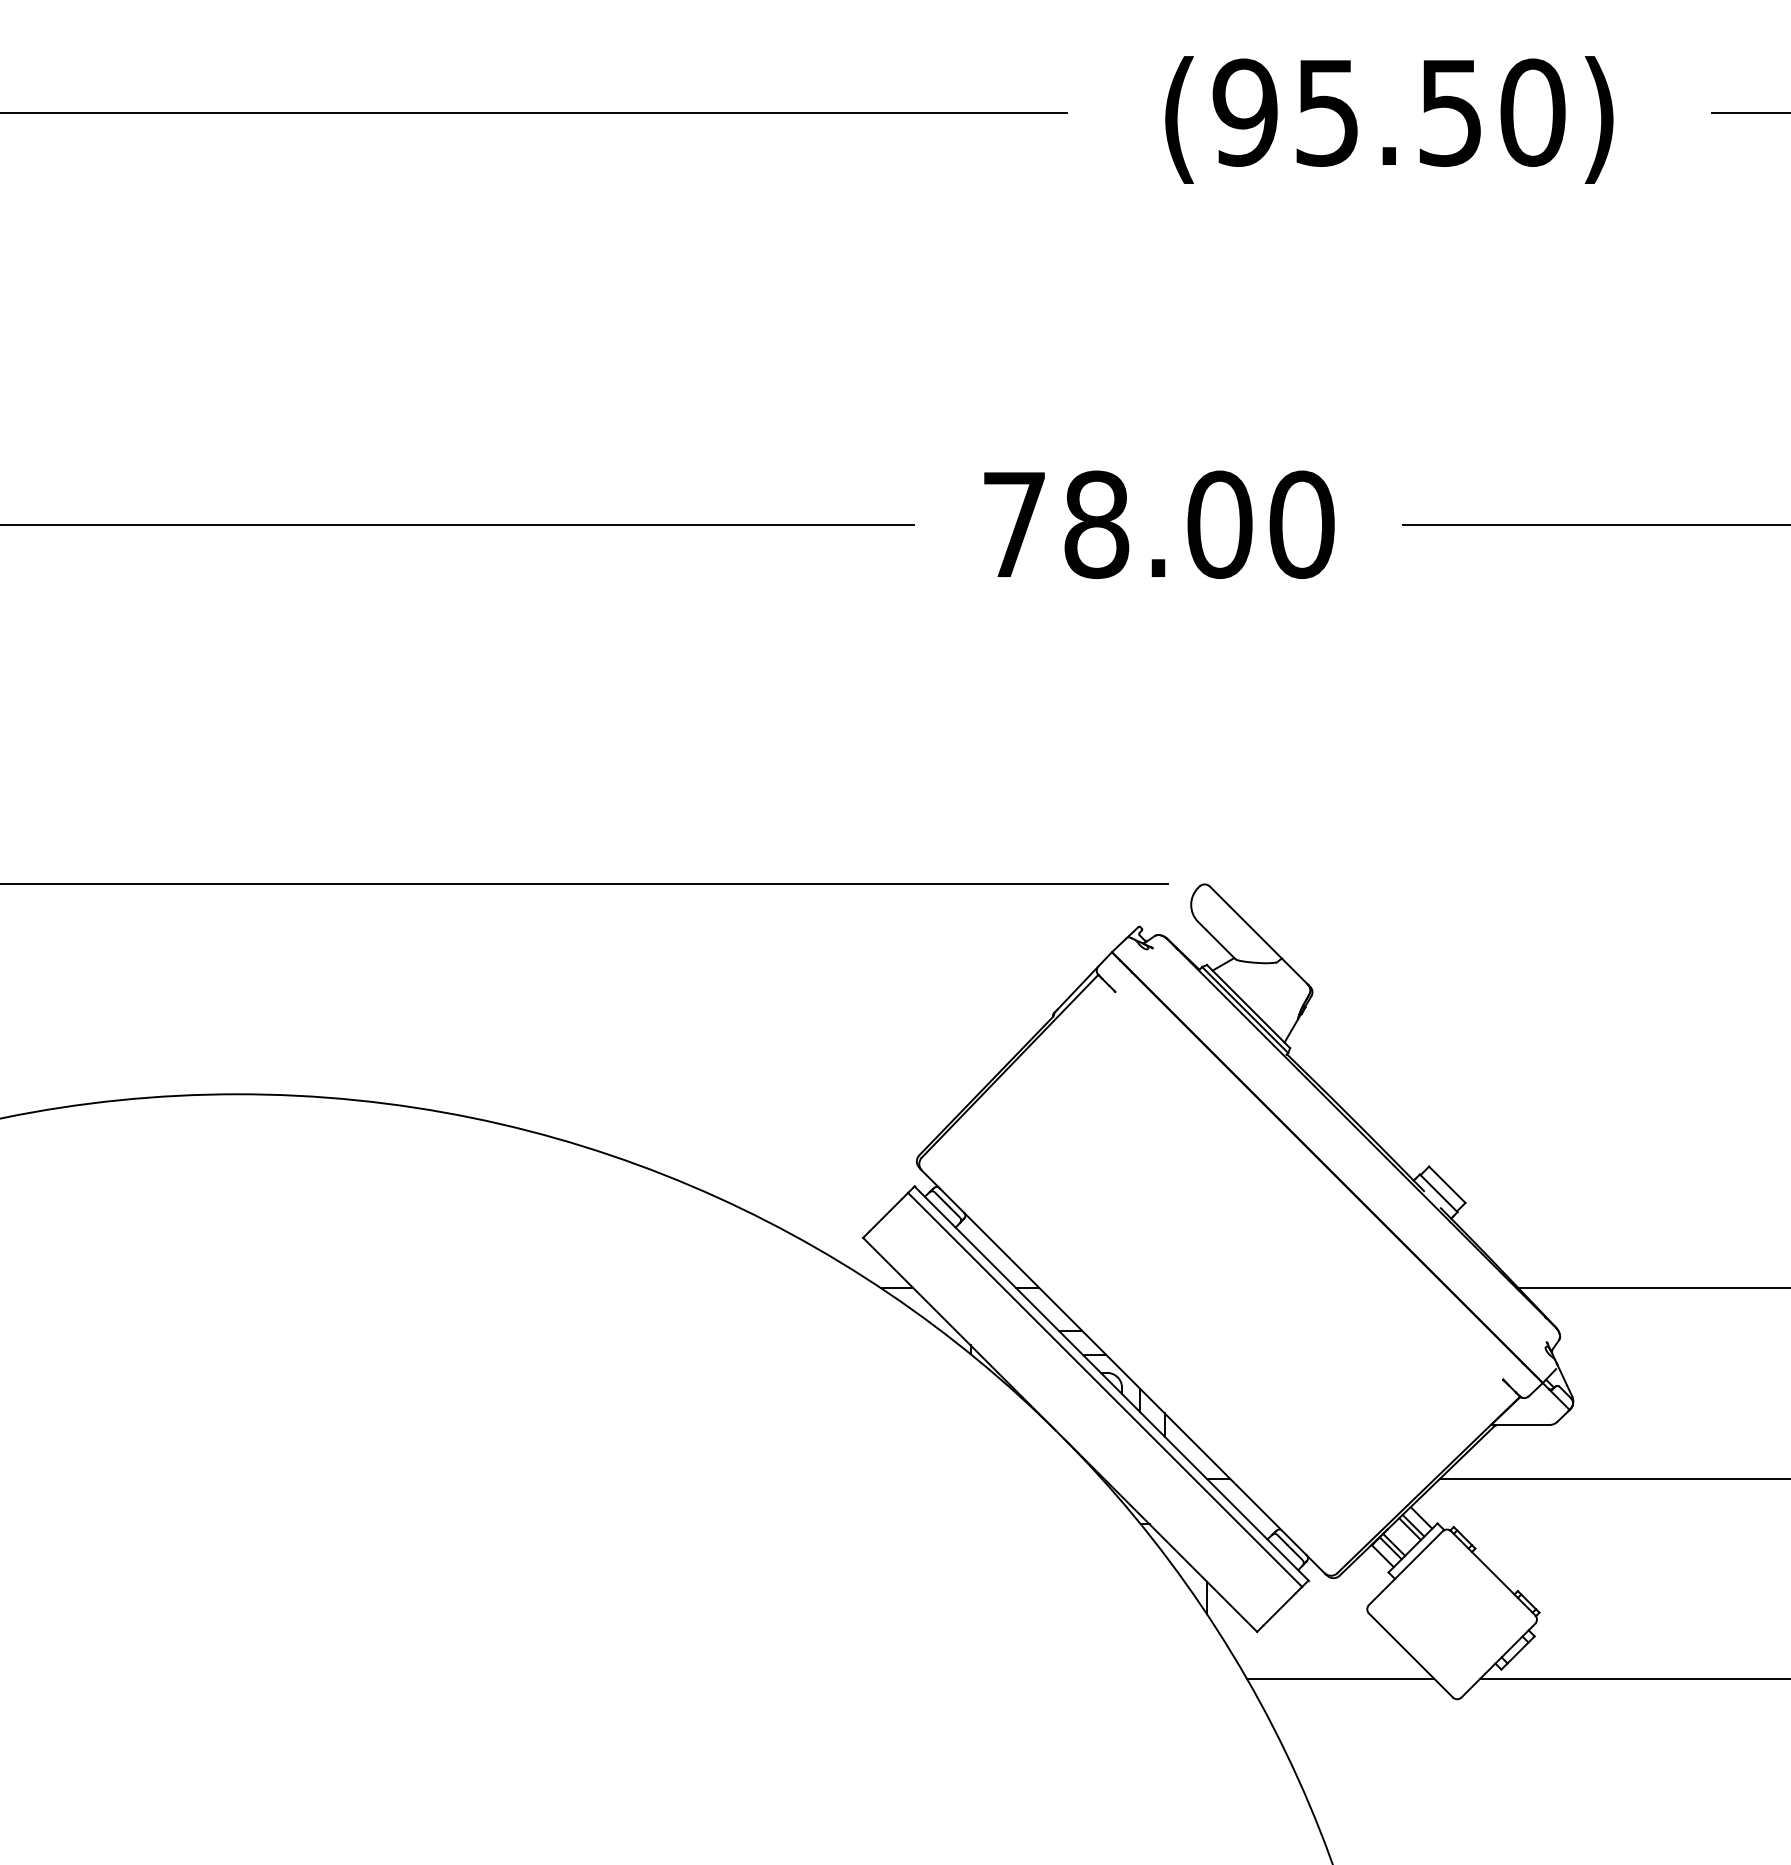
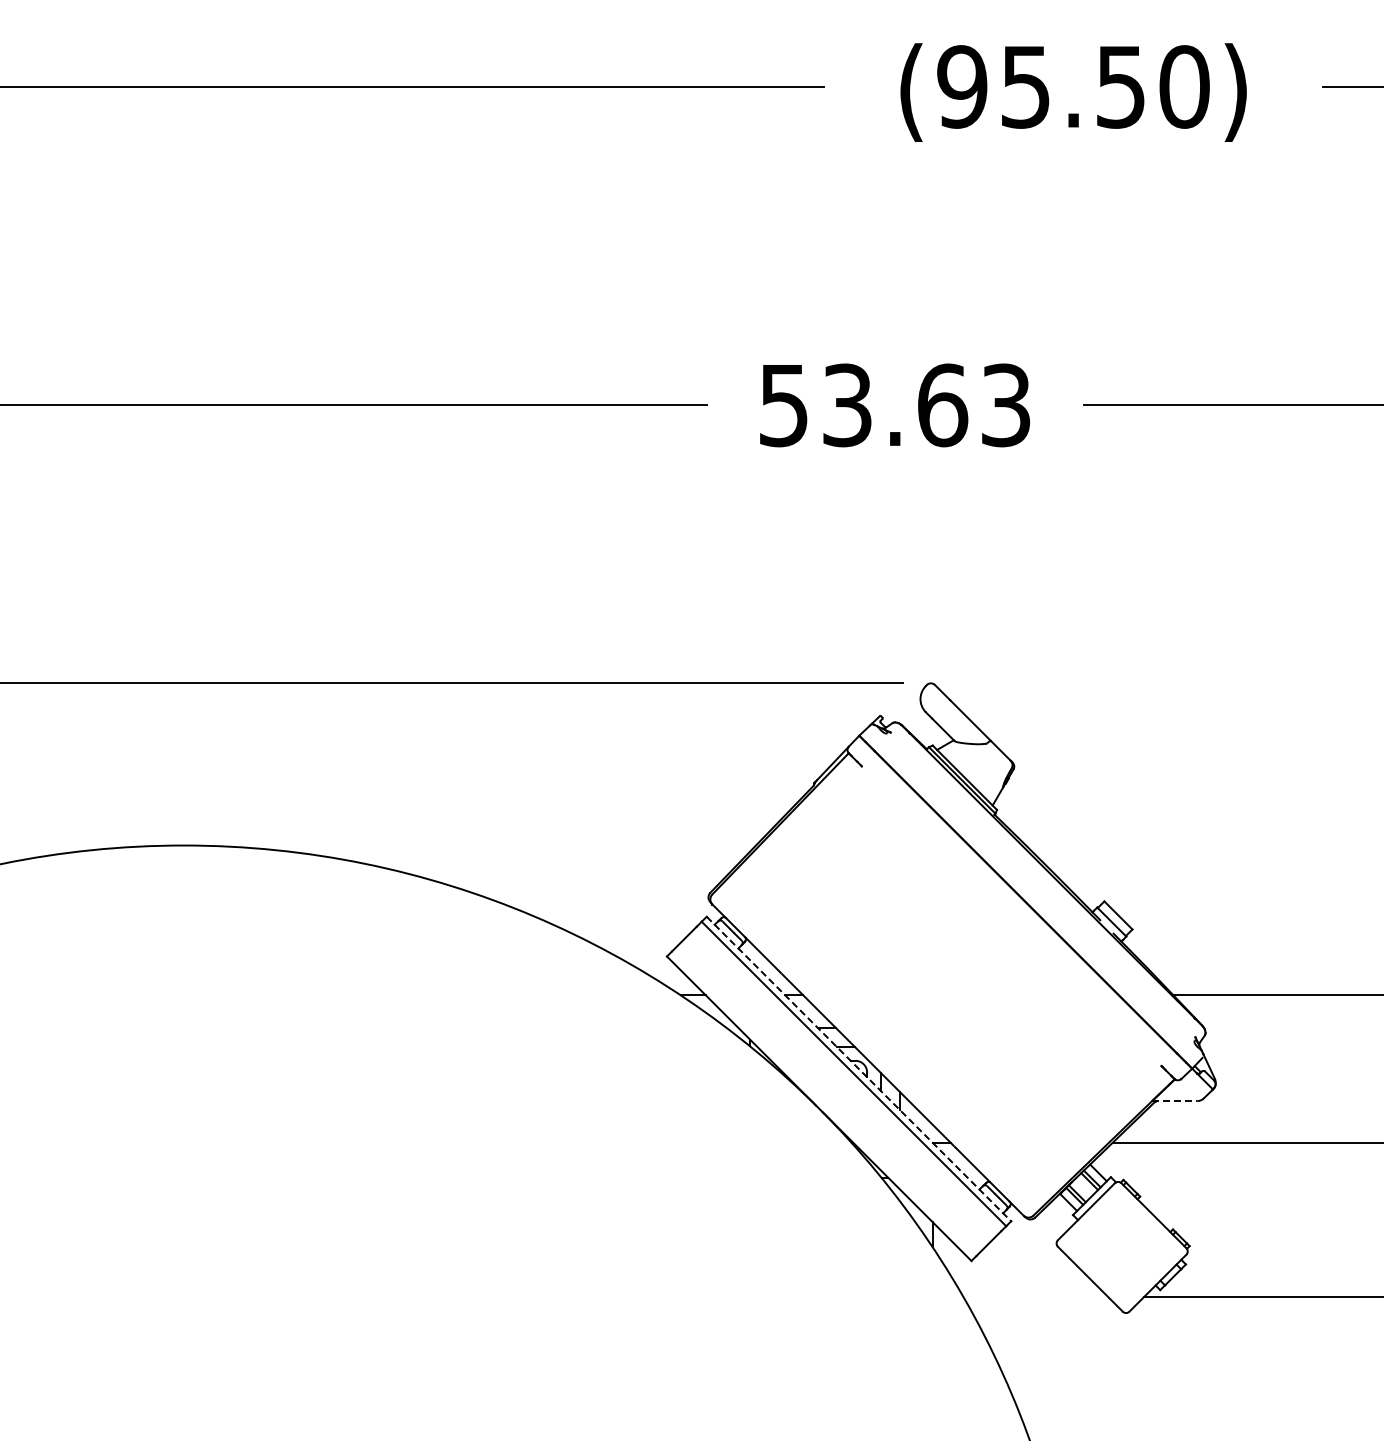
text: (1158, 524) -> (895, 405), 78.00 -> 53.63
line: (1112, 1384) -> (859, 1069), solid -> dashed
line: (1519, 1425) -> (1174, 1101), solid -> dashed
line: (1339, 1679) -> (1035, 1297), removed

